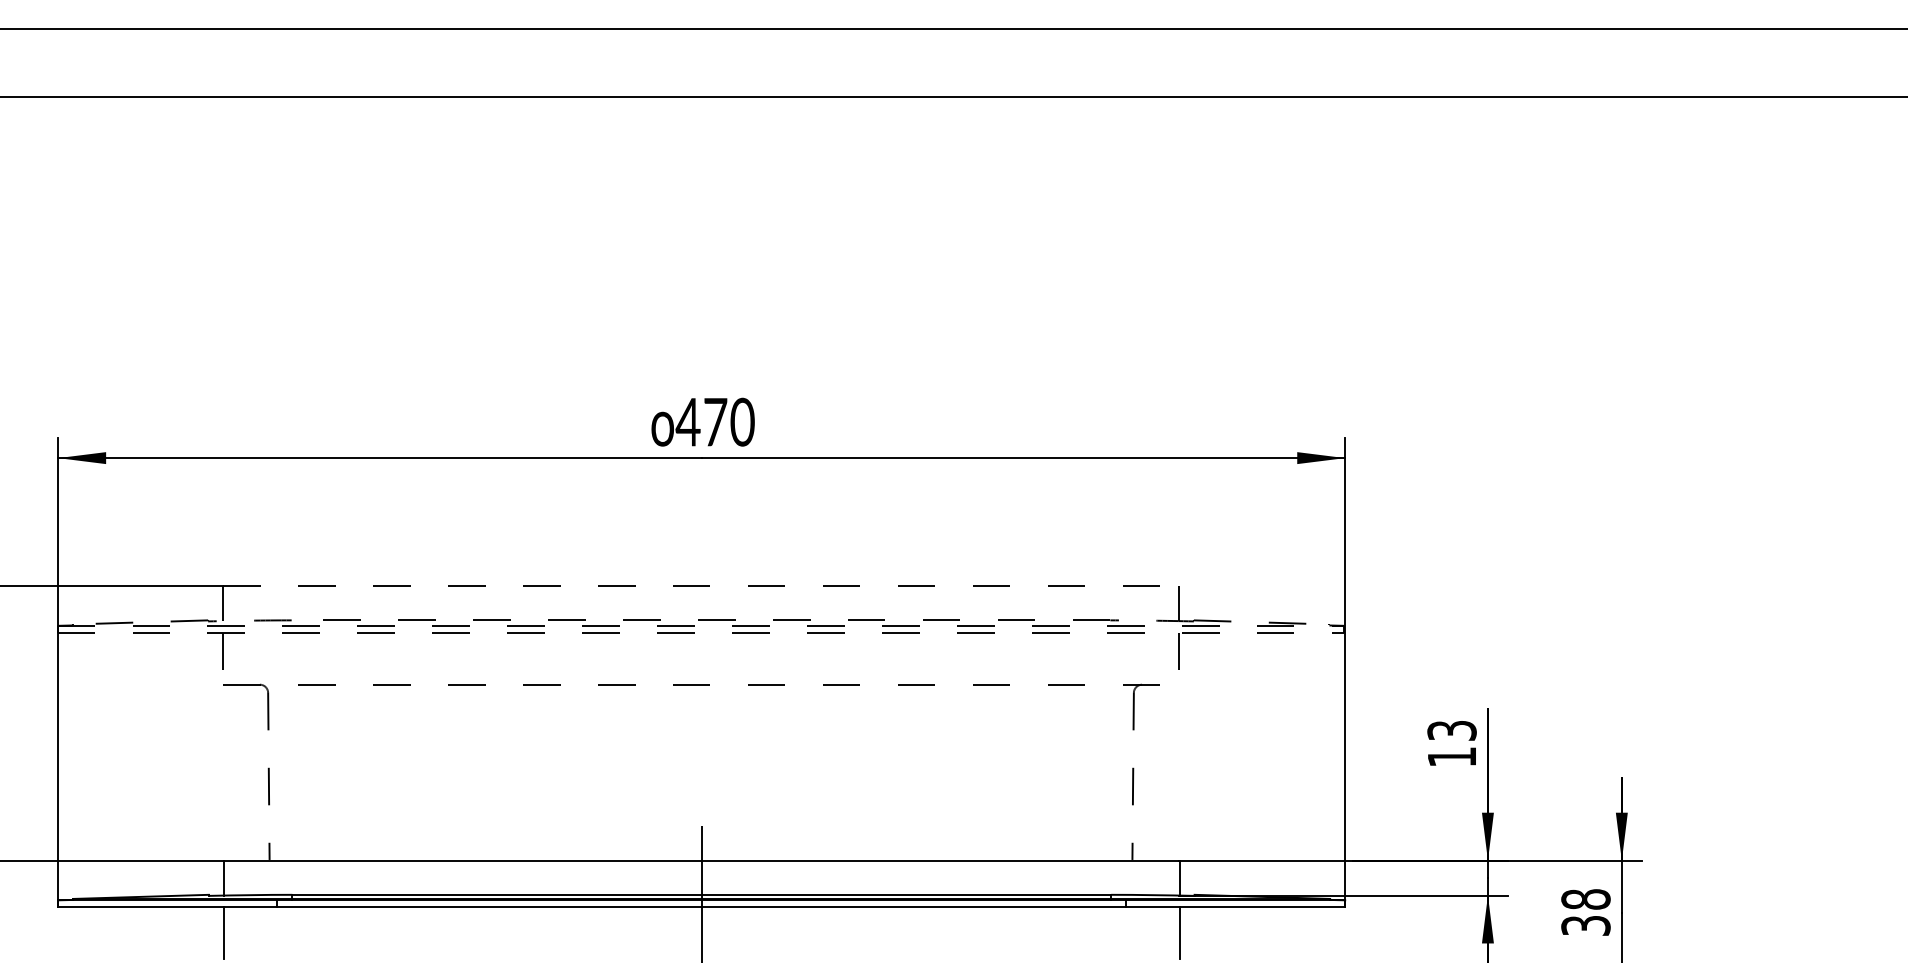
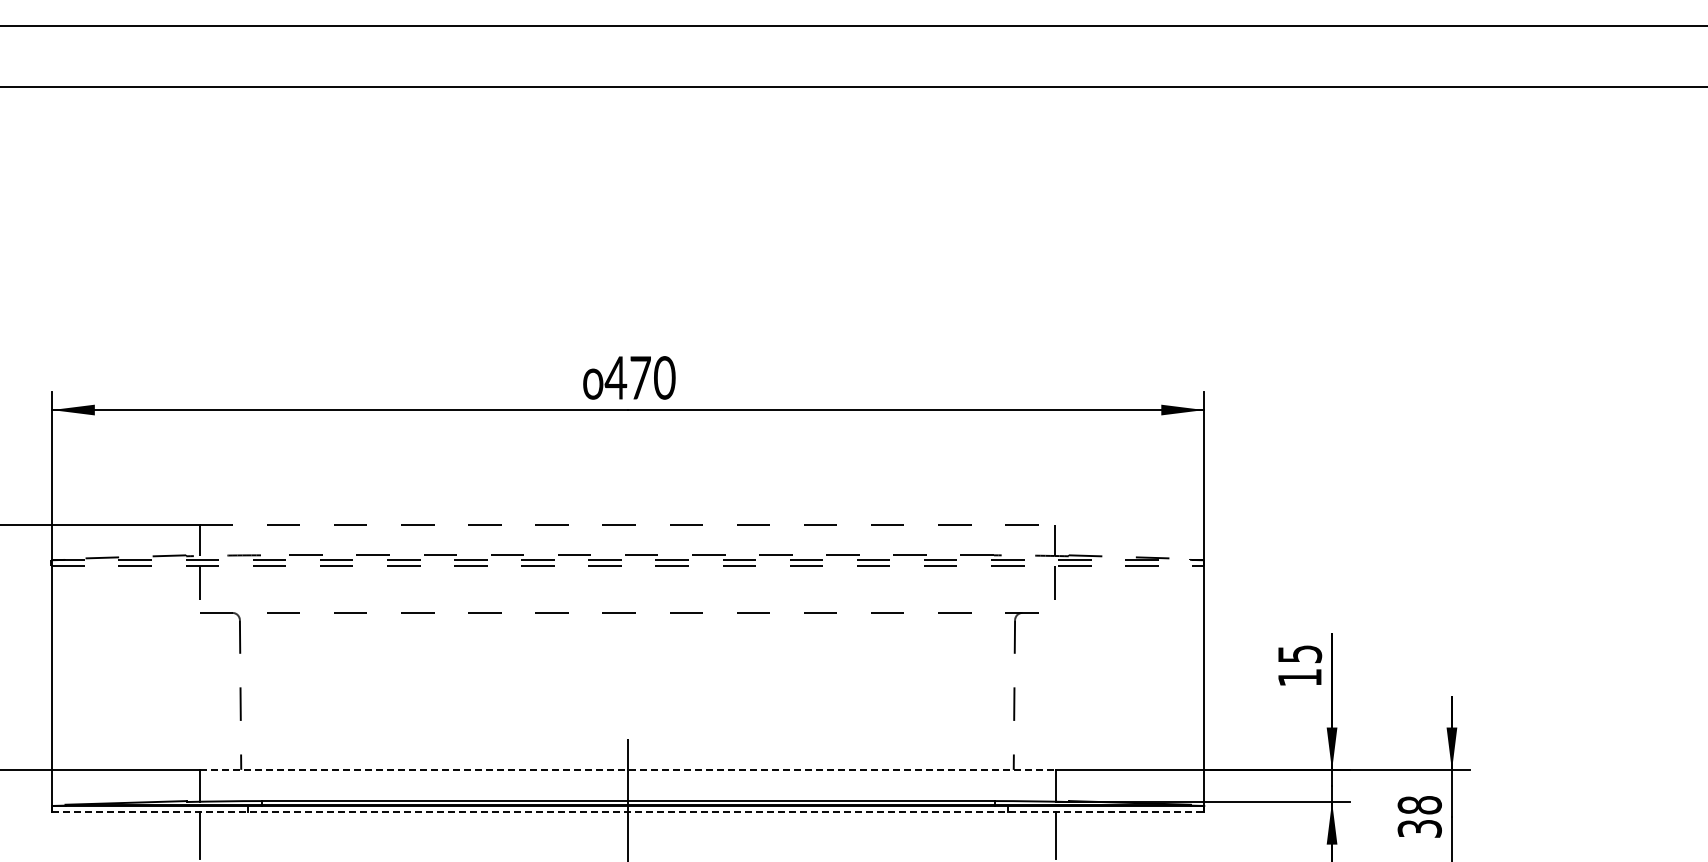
text: (1451, 730) -> (1299, 653), 13 -> 15
line: (702, 860) -> (628, 770), solid -> dashed
line: (702, 907) -> (628, 812), solid -> dashed

